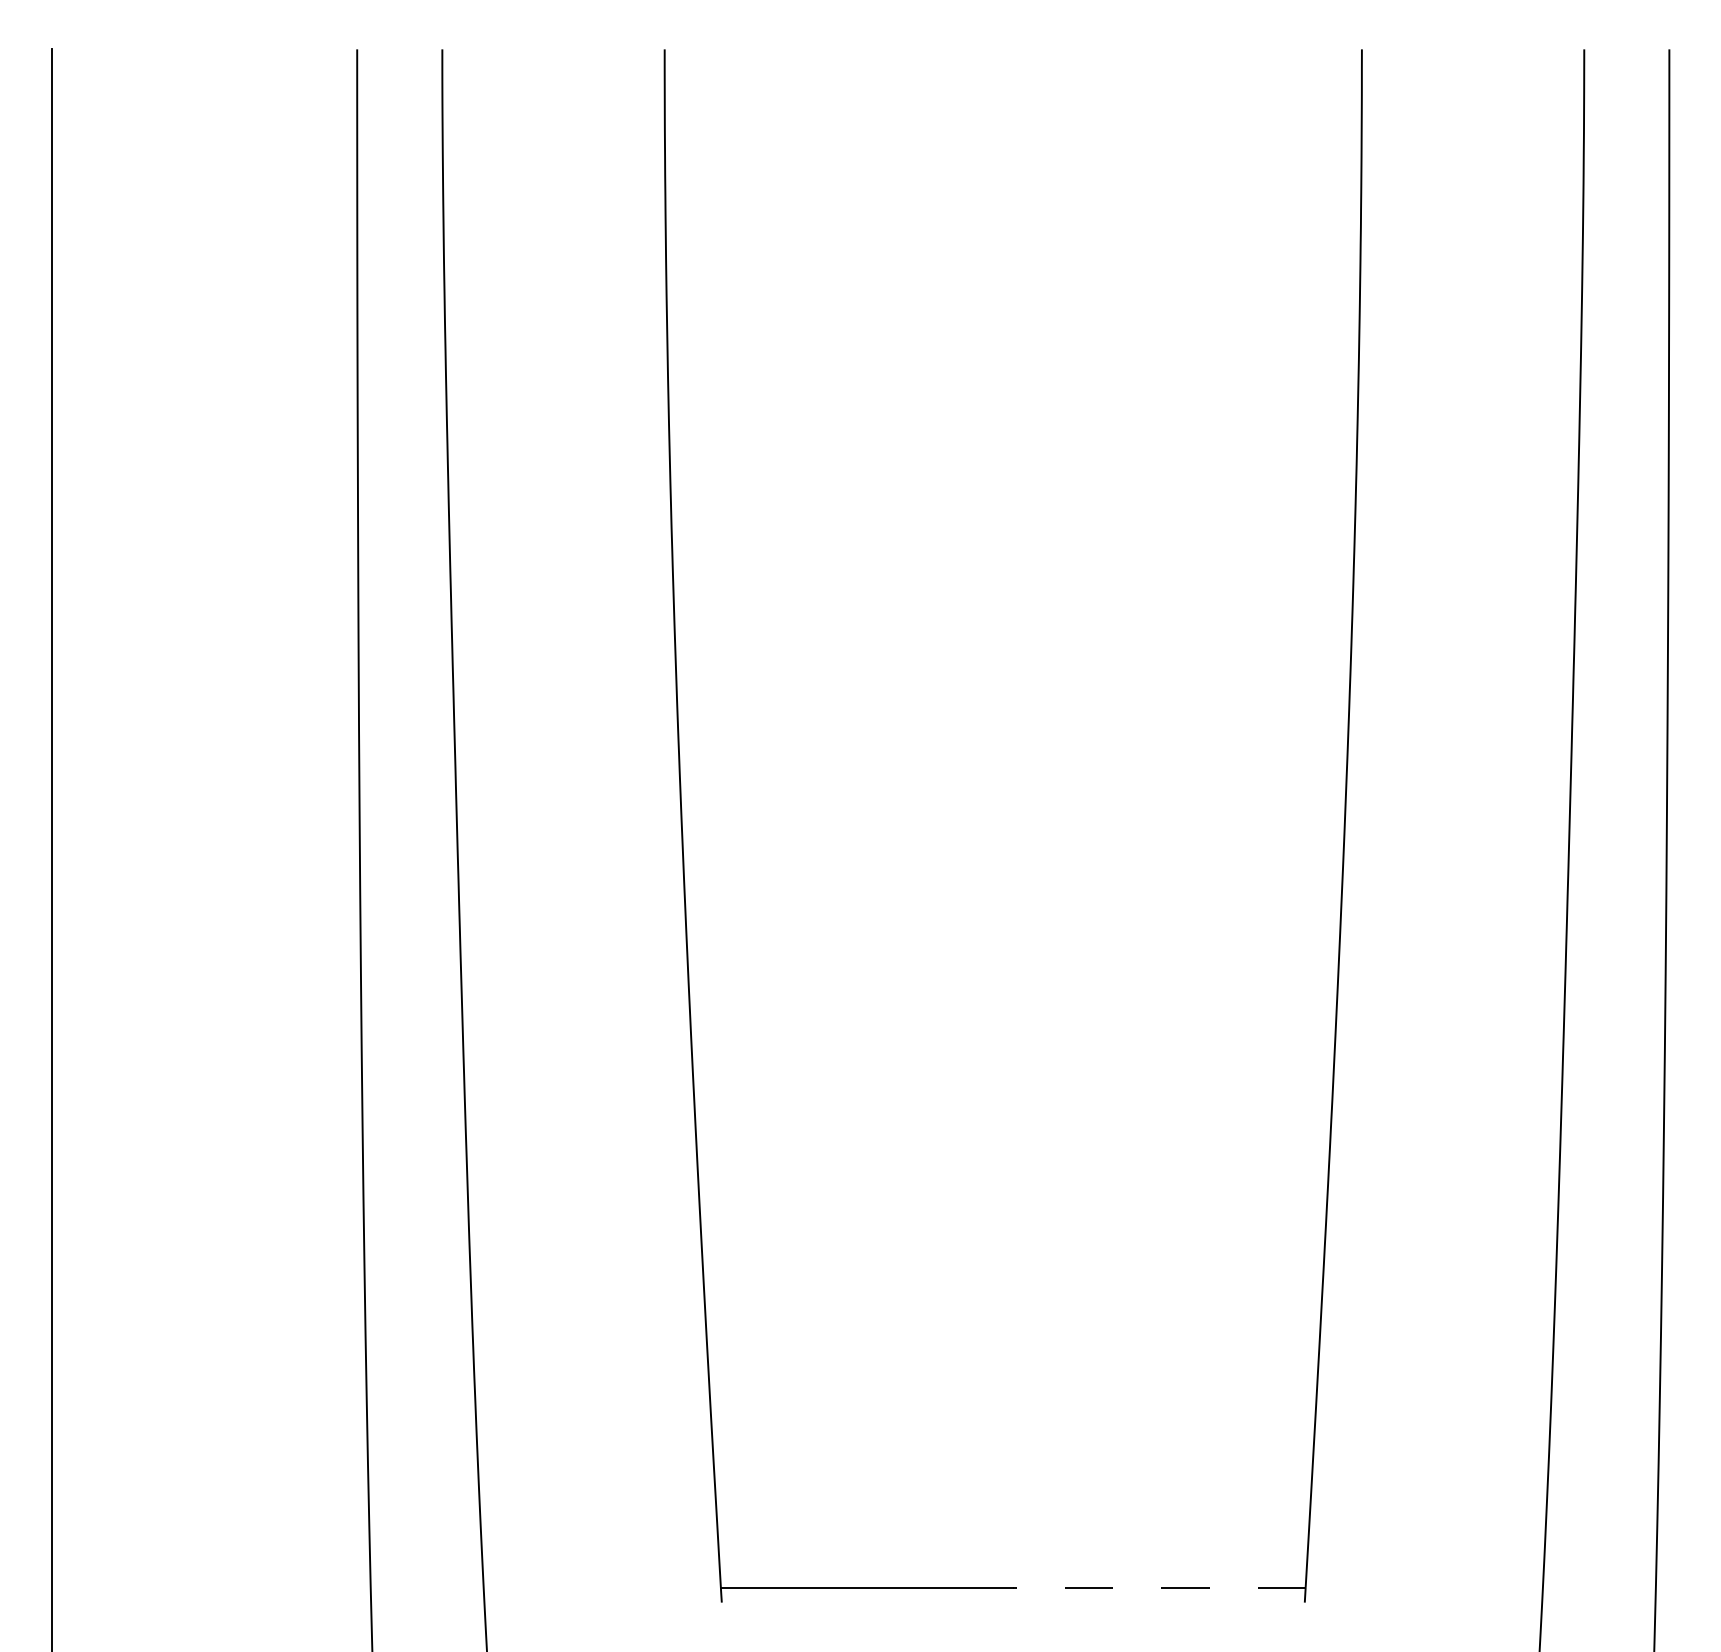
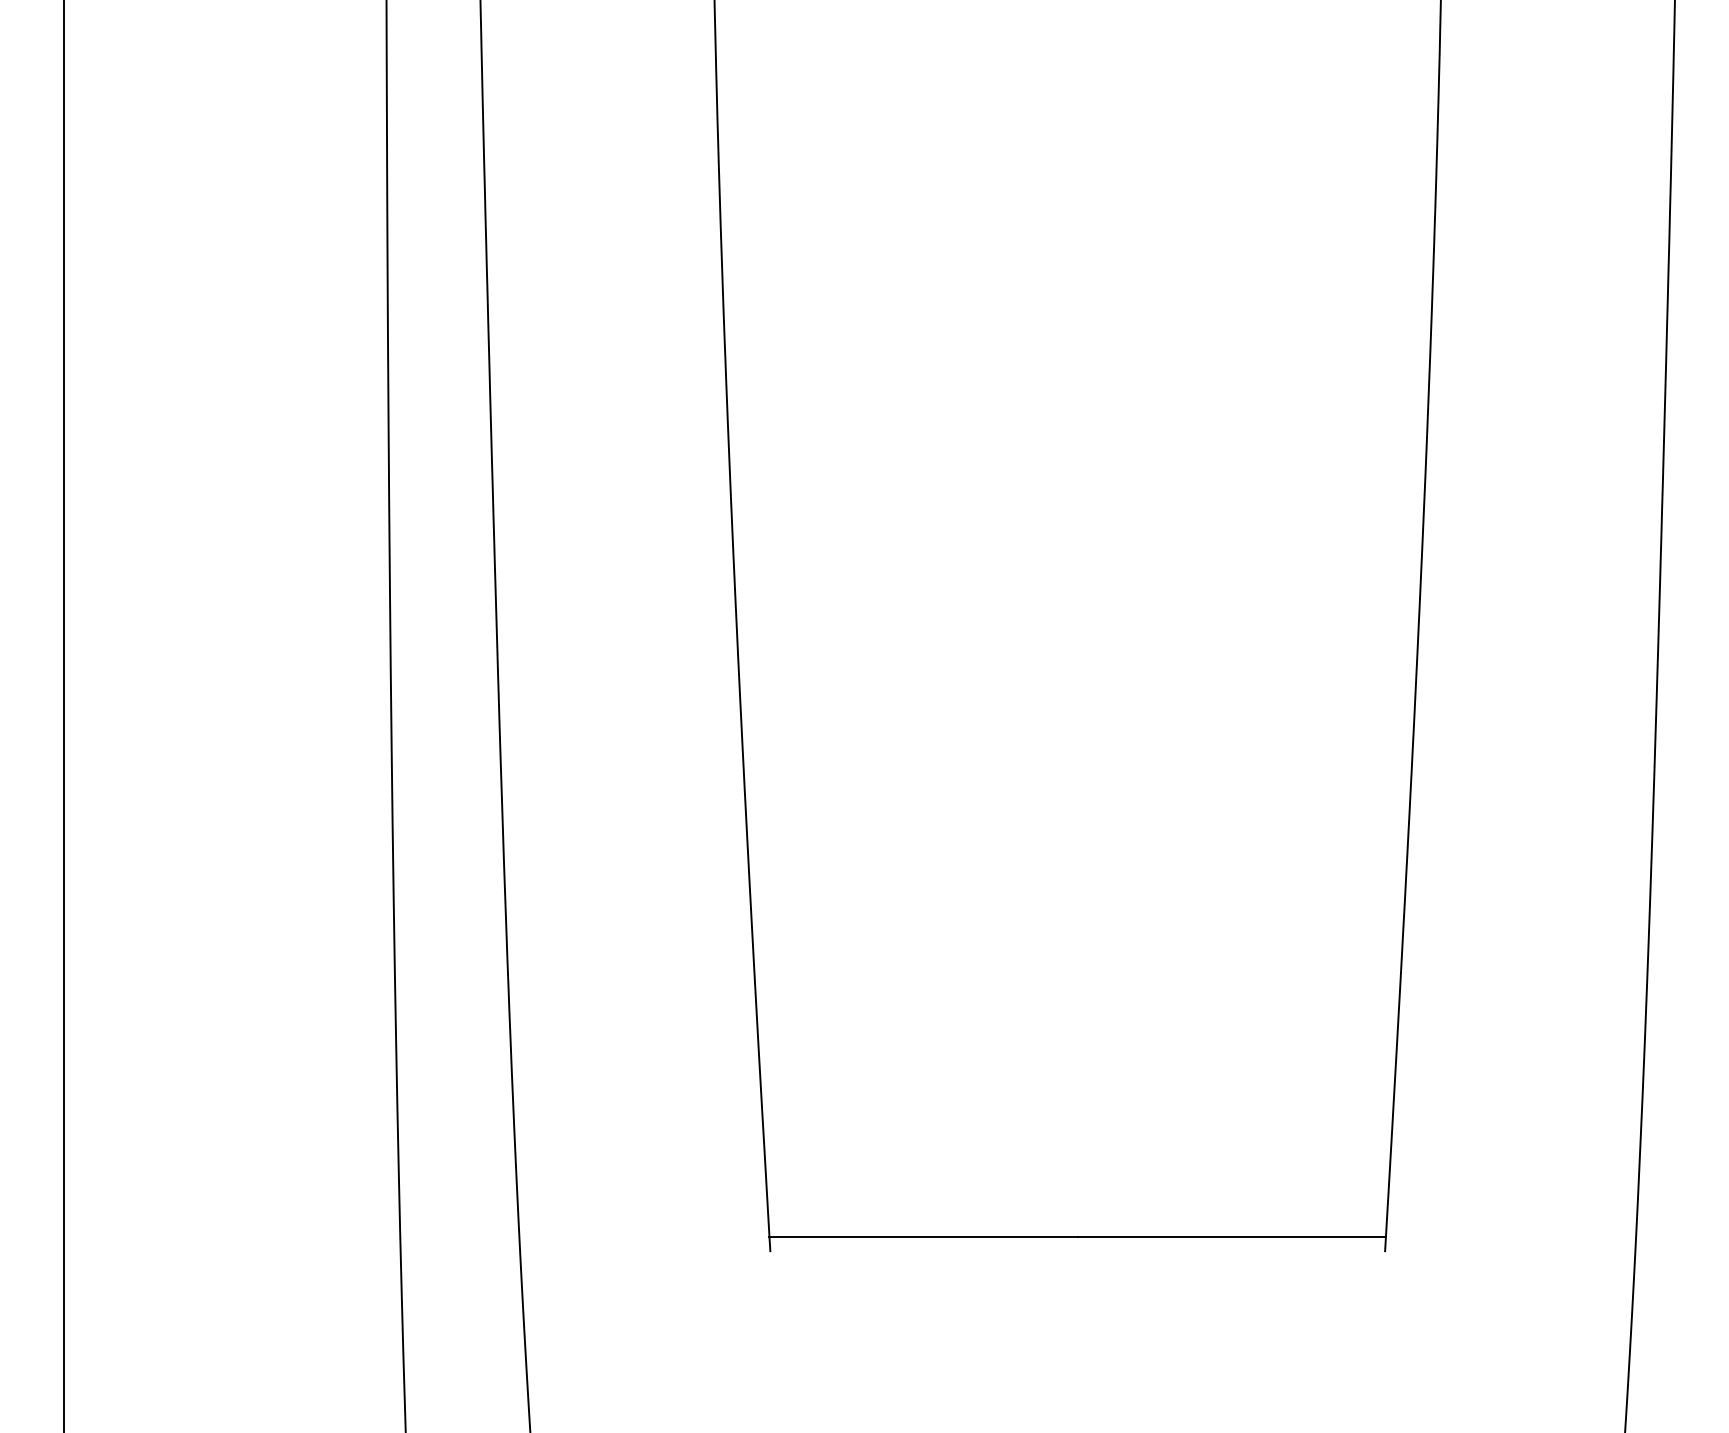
line: (1158, 1587) -> (1230, 1236), dashed -> solid

